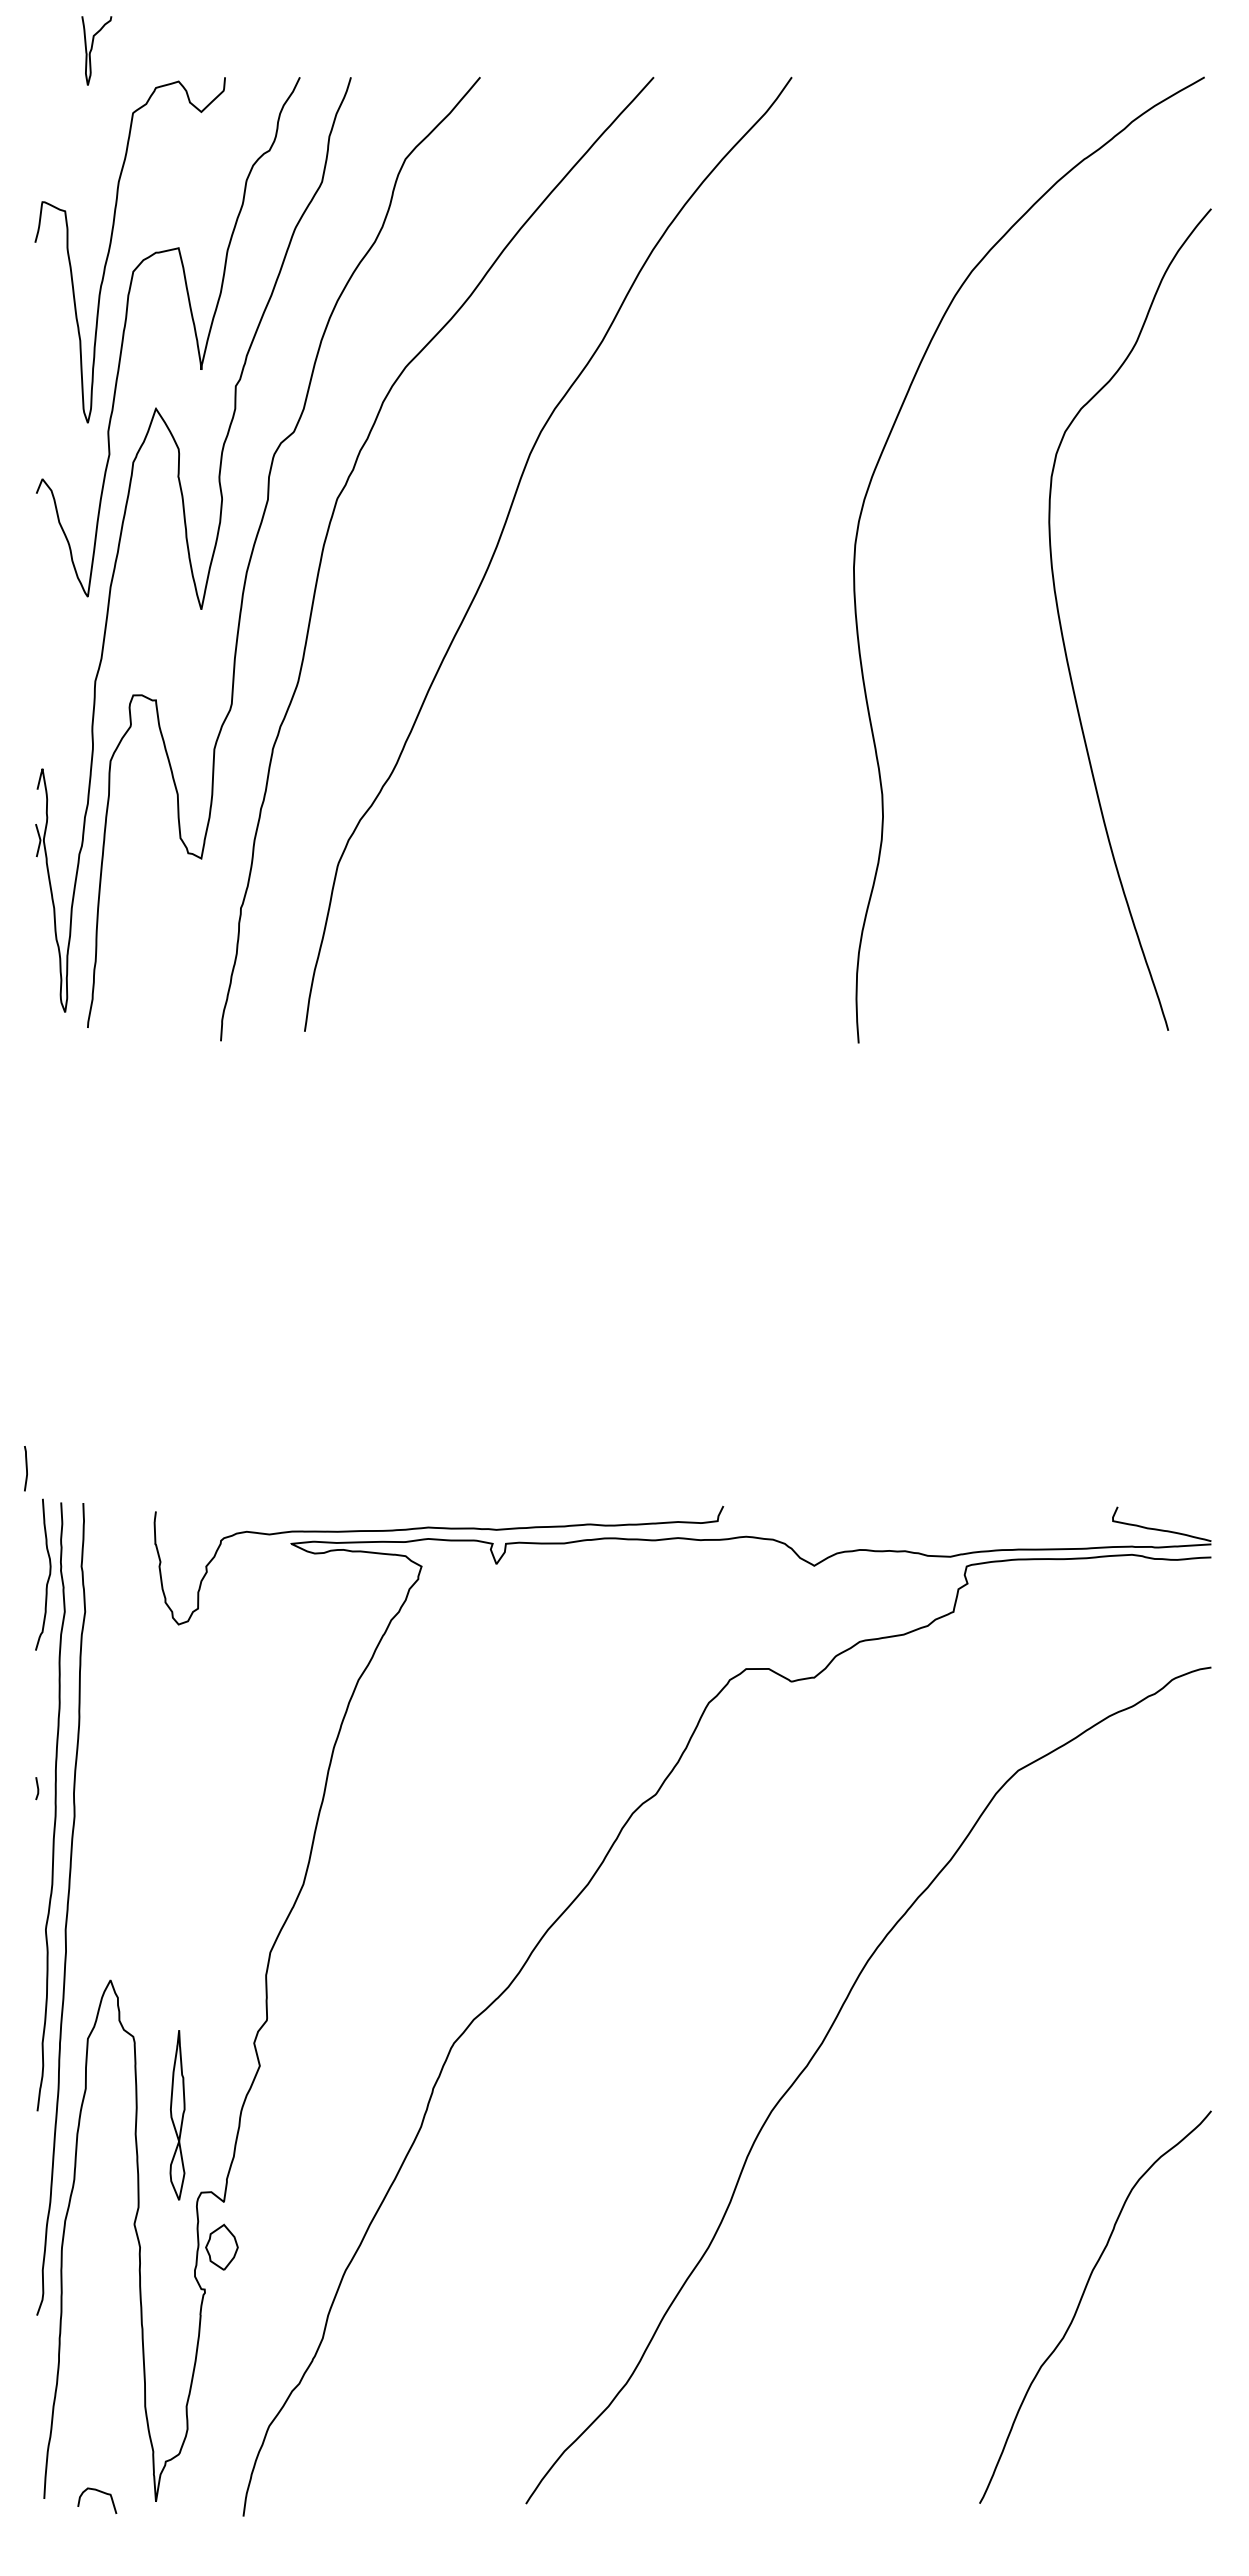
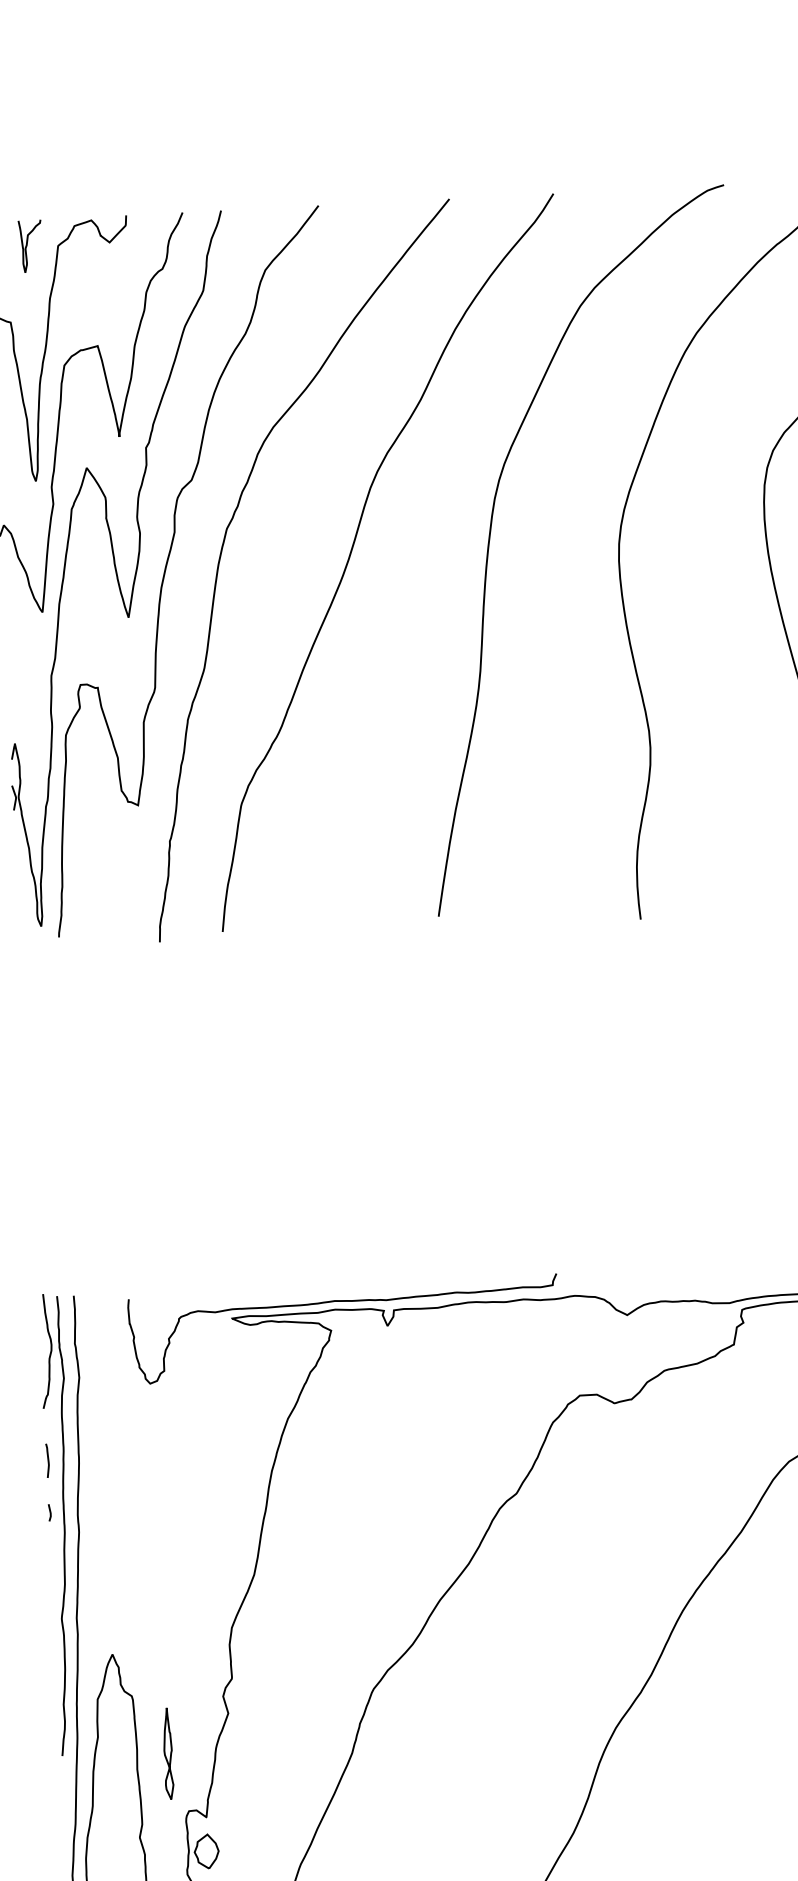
curve: (92, 49) -> (27, 245), moved
curve: (684, 533) -> (489, 541), added
line: (25, 1467) -> (47, 1459), moved
part: (177, 2115) -> (168, 1753), size x0.71

